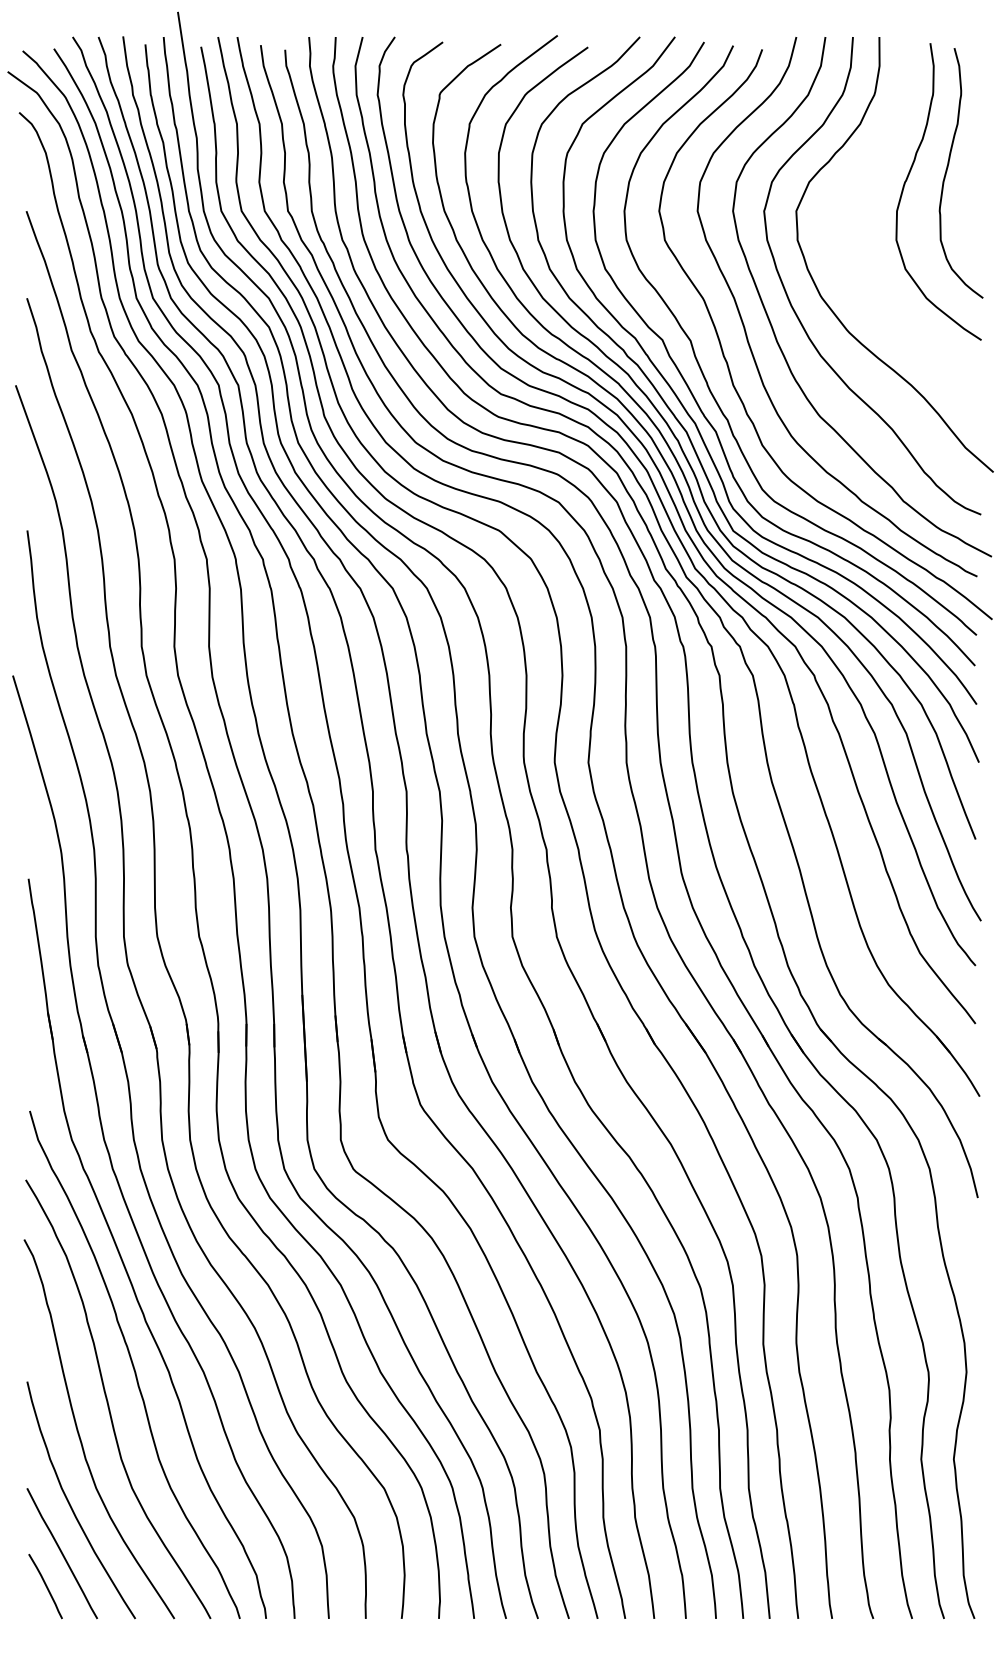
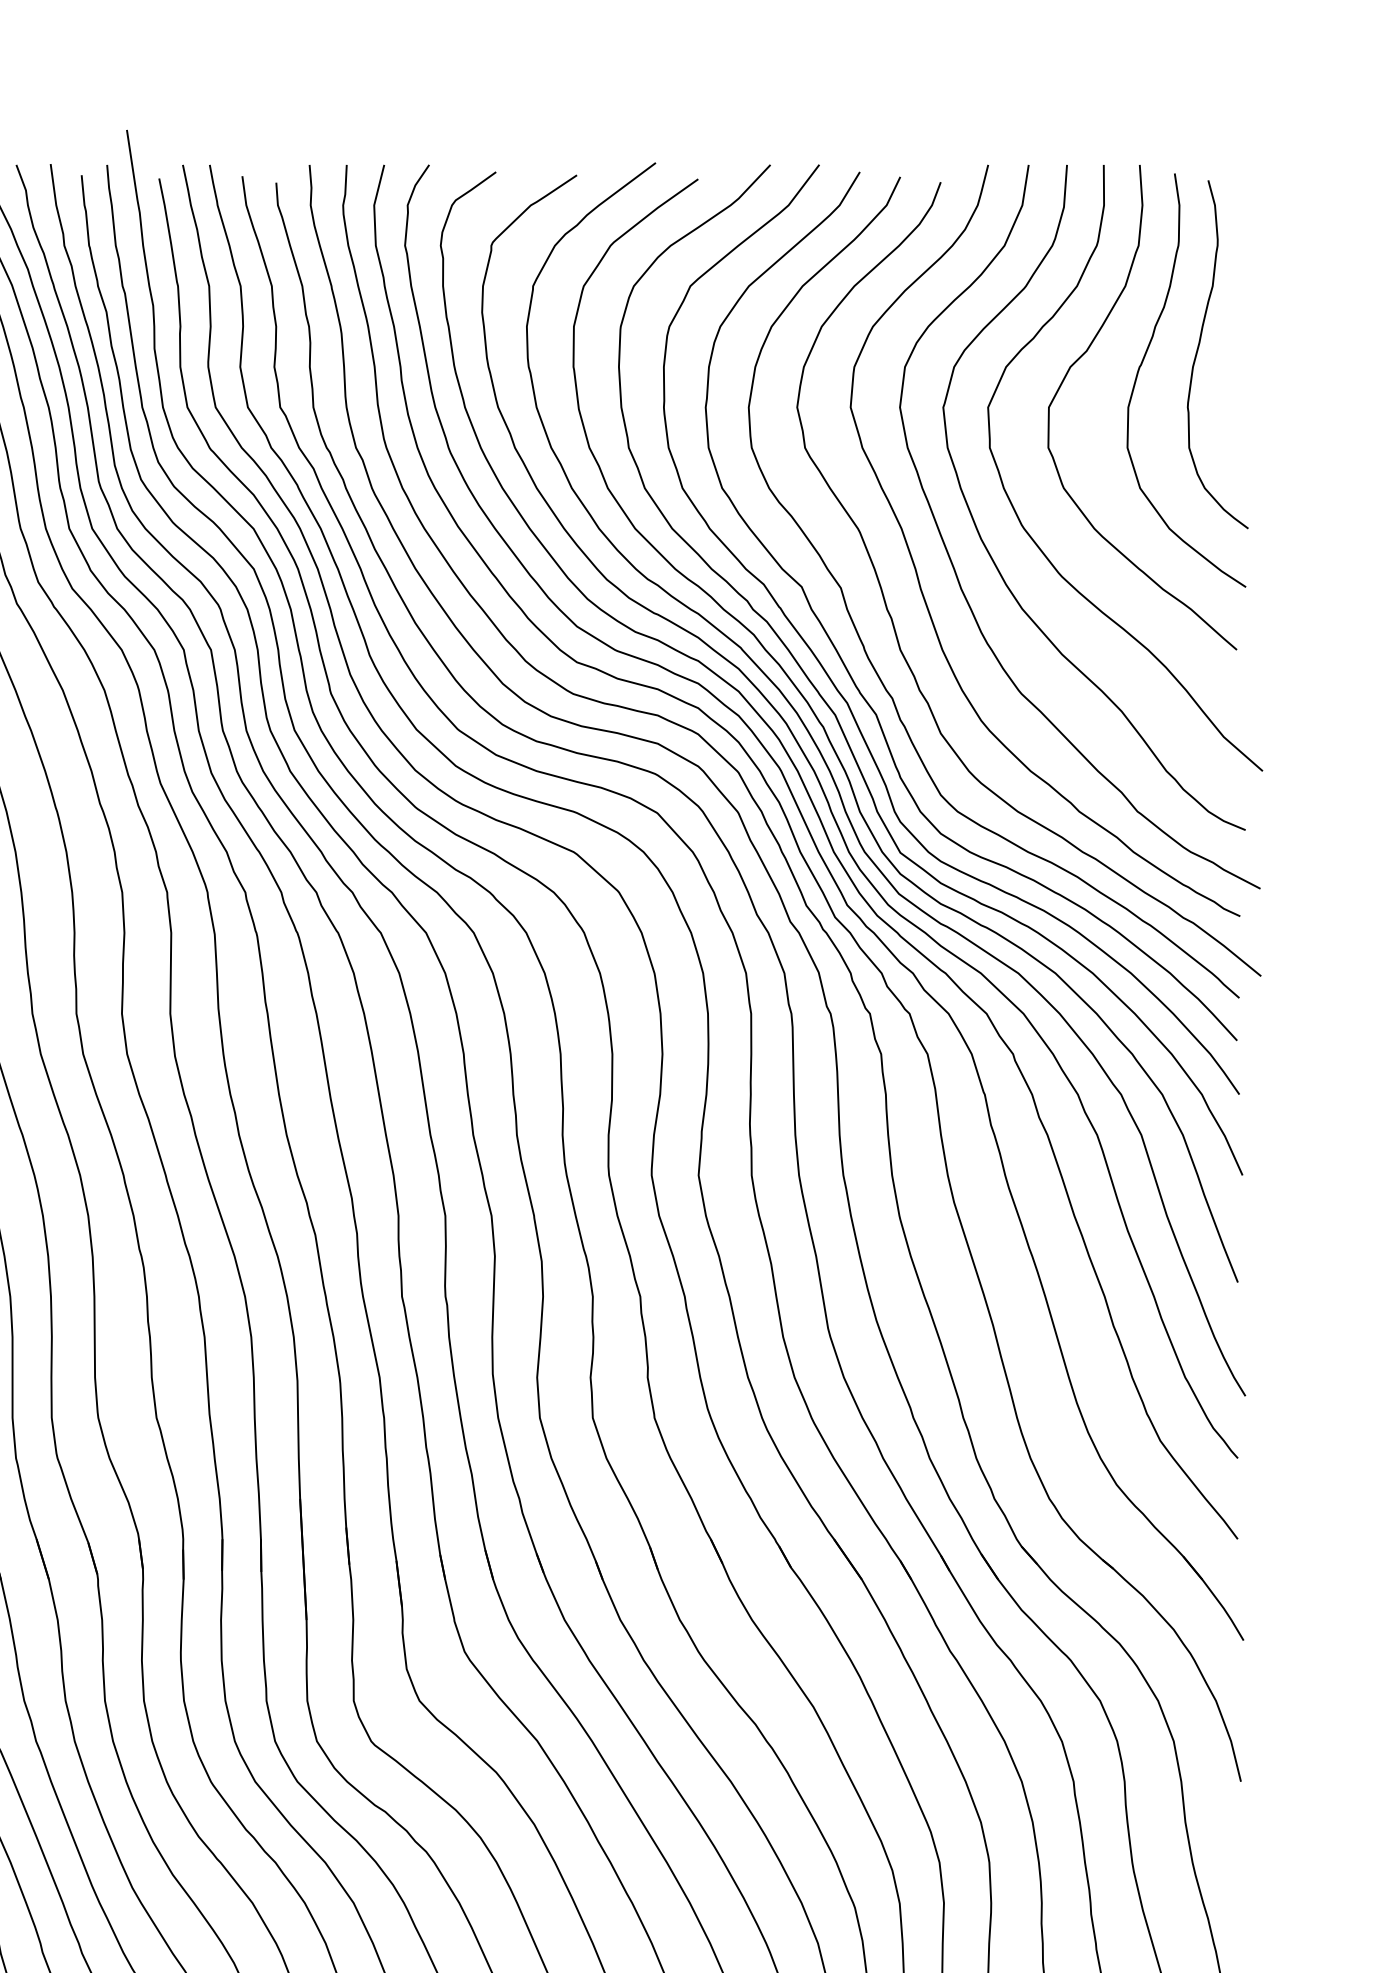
curve: (867, 171) -> (1087, 352), added

